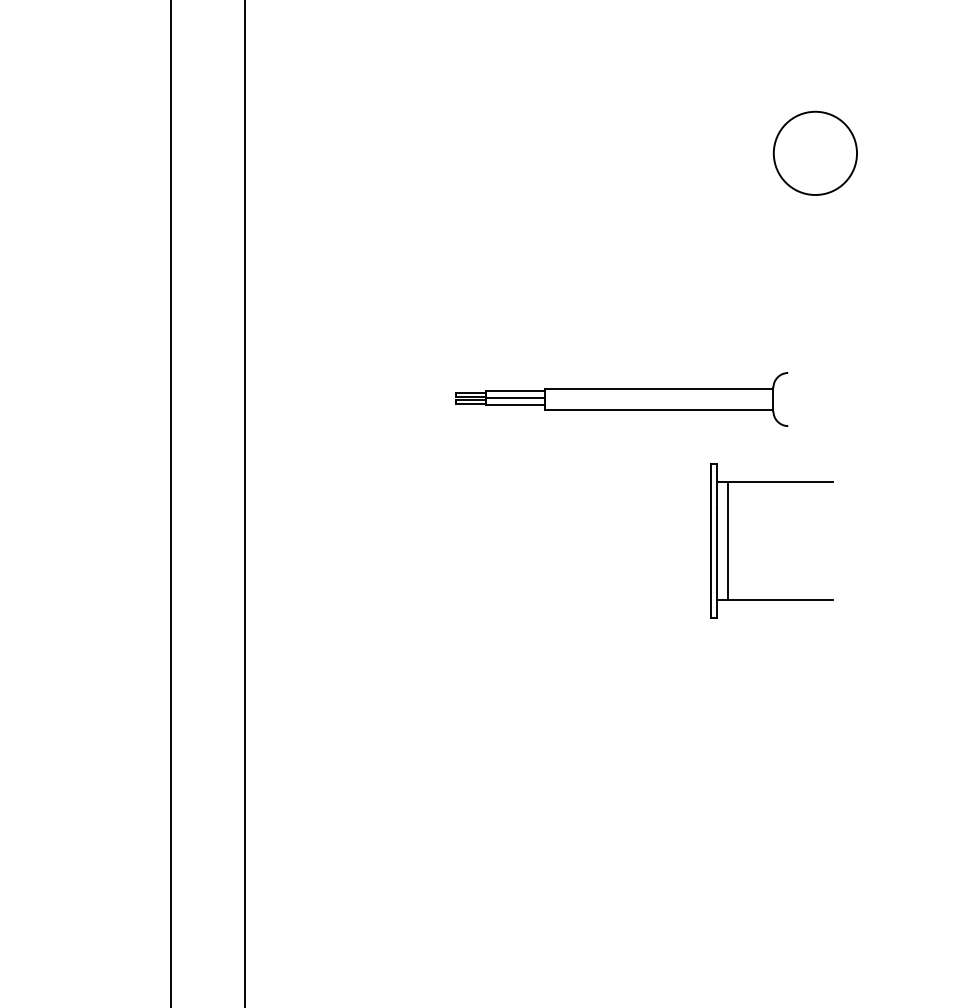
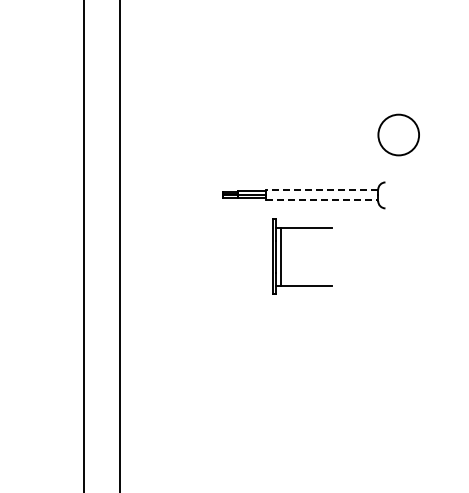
circle: (814, 152) -> (398, 134), moved
line: (659, 389) -> (322, 190), solid -> dashed
line: (659, 409) -> (322, 200), solid -> dashed
part: (728, 540) -> (281, 256), moved

